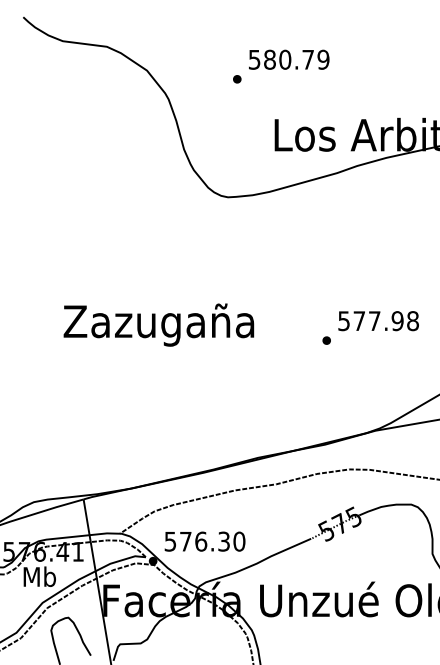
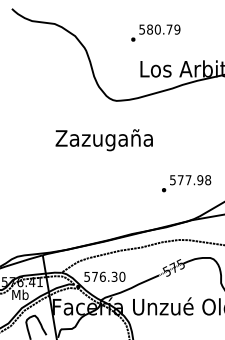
text: (280, 65) -> (155, 32), moved
text: (157, 325) -> (103, 140), moved
text: (370, 327) -> (186, 183), moved

